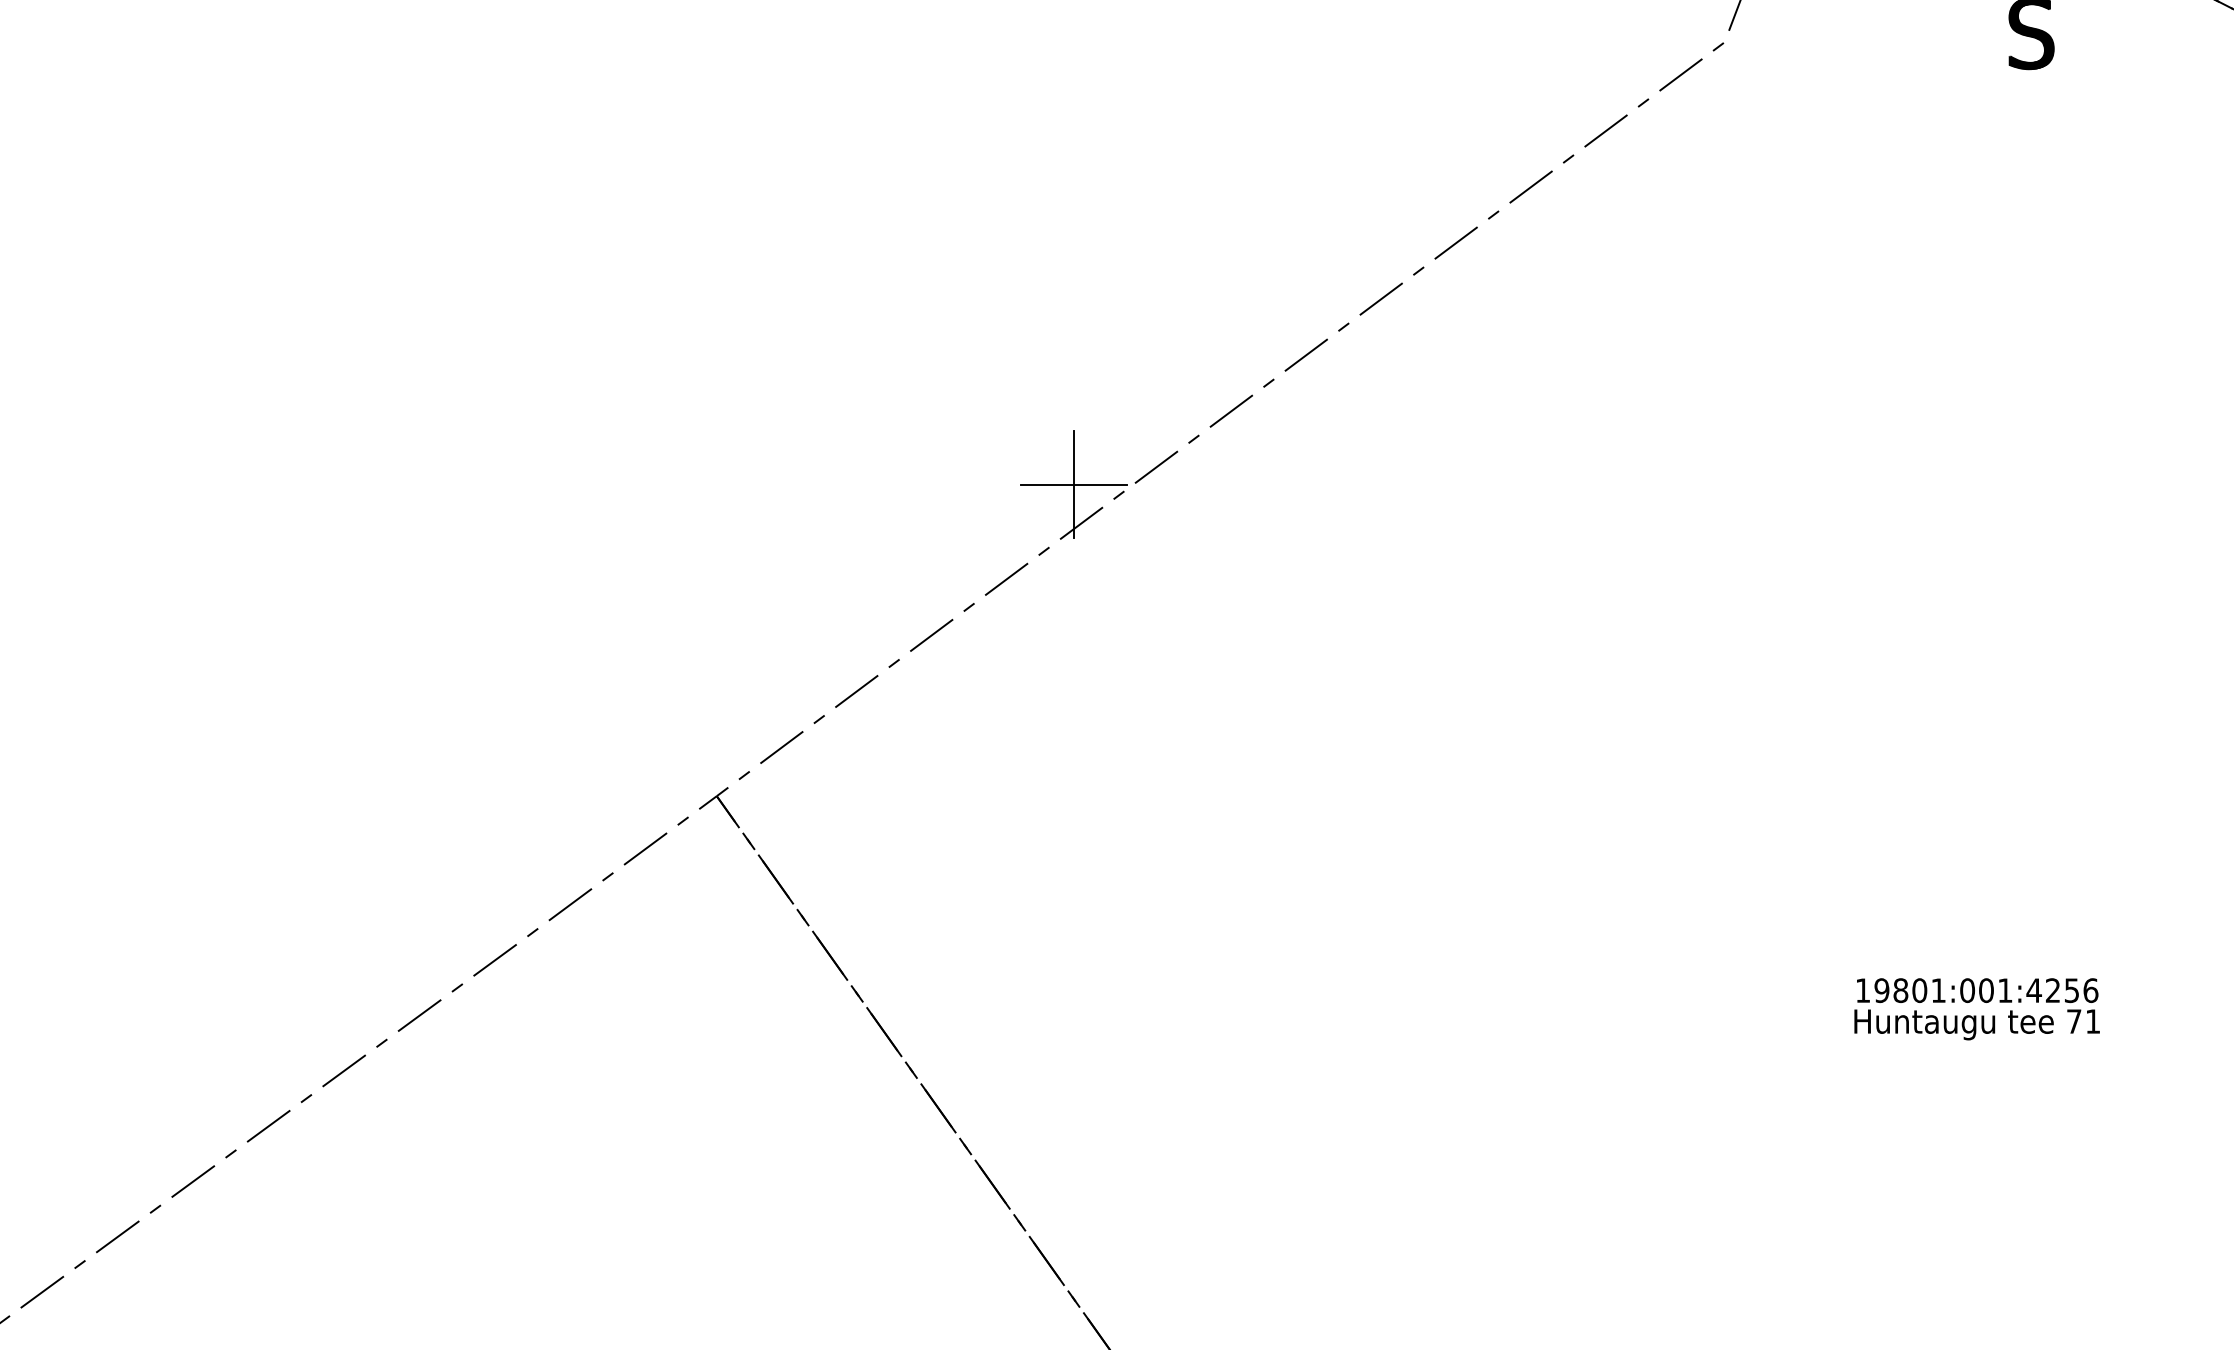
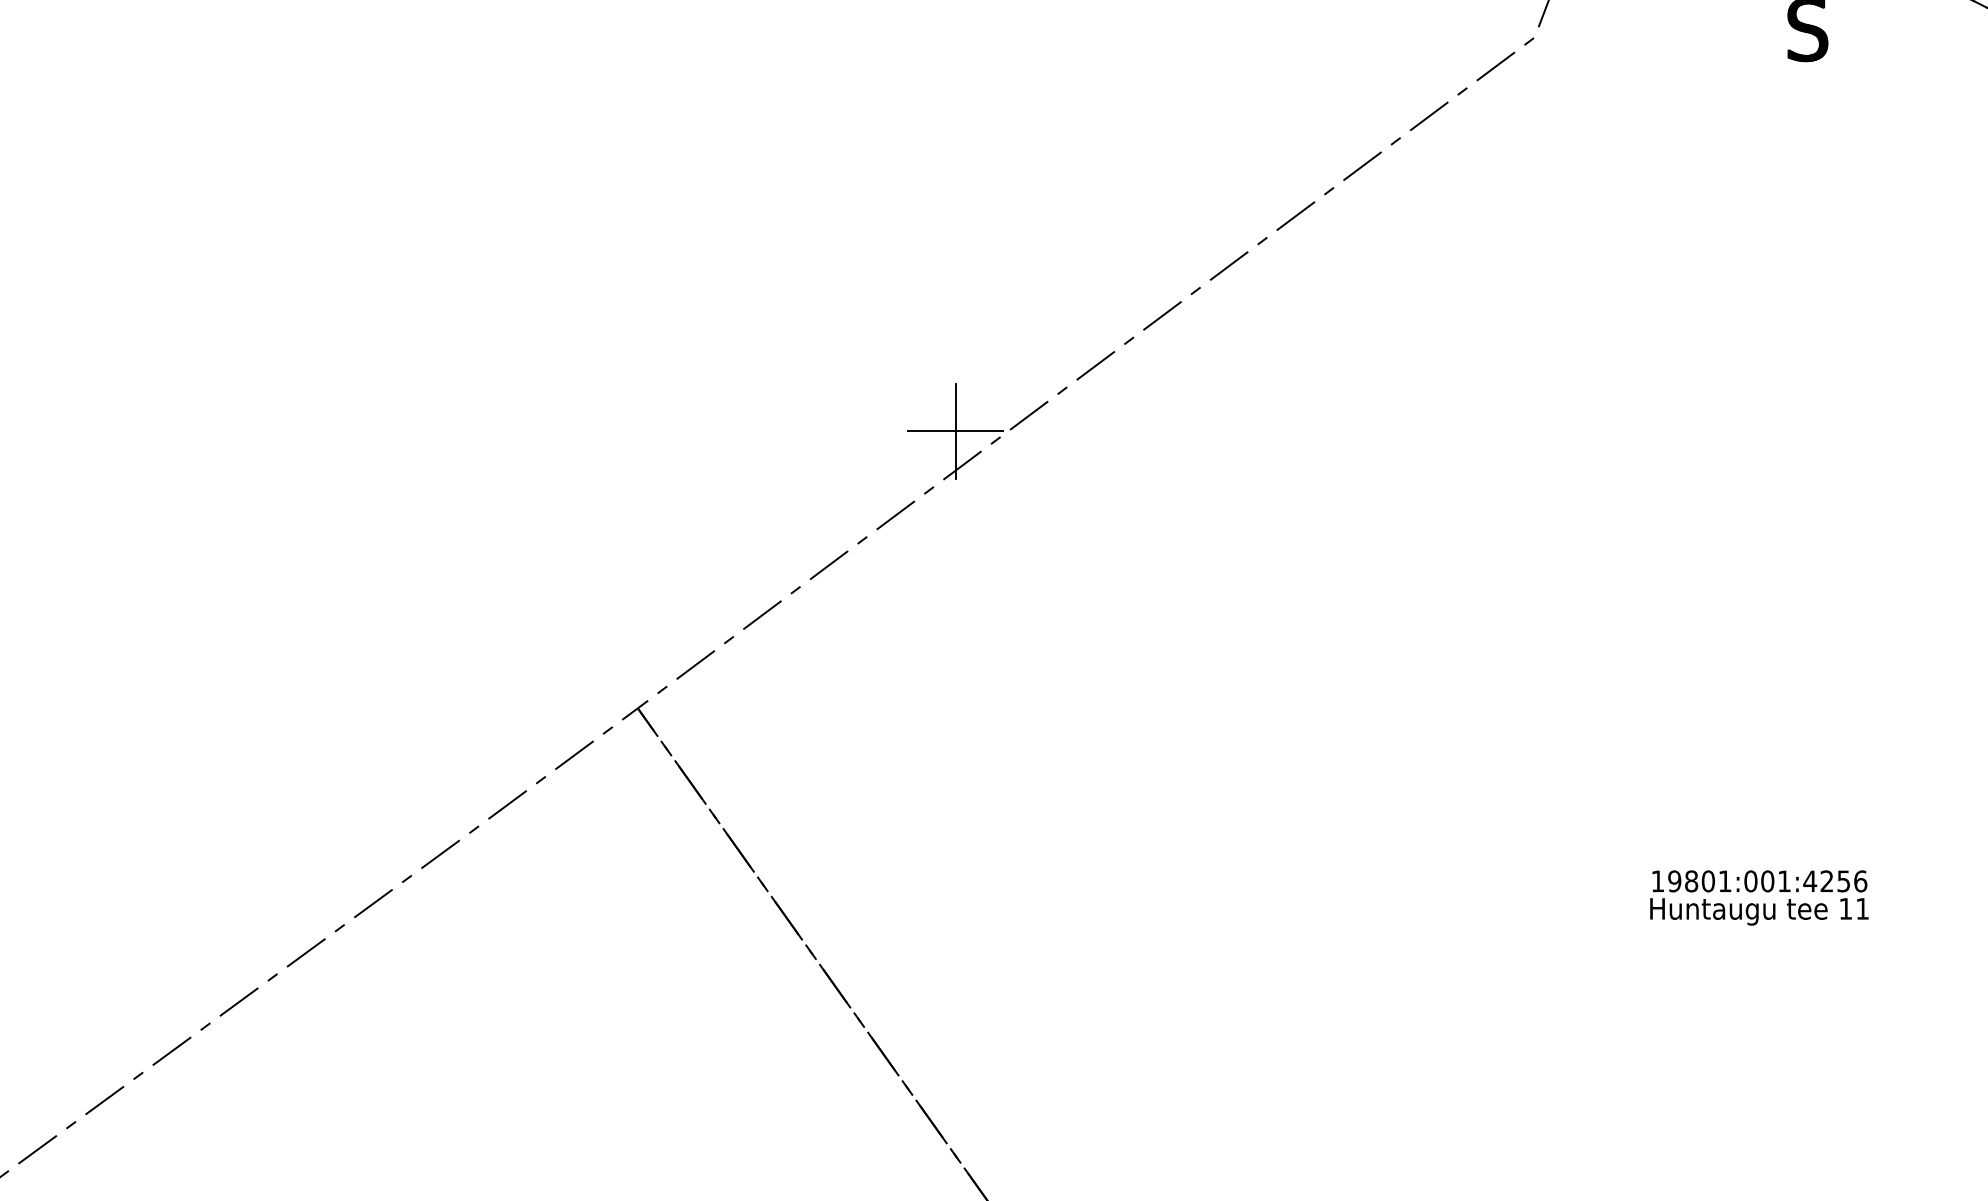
text: (2074, 1021) -> (1846, 908), 71 -> 11

